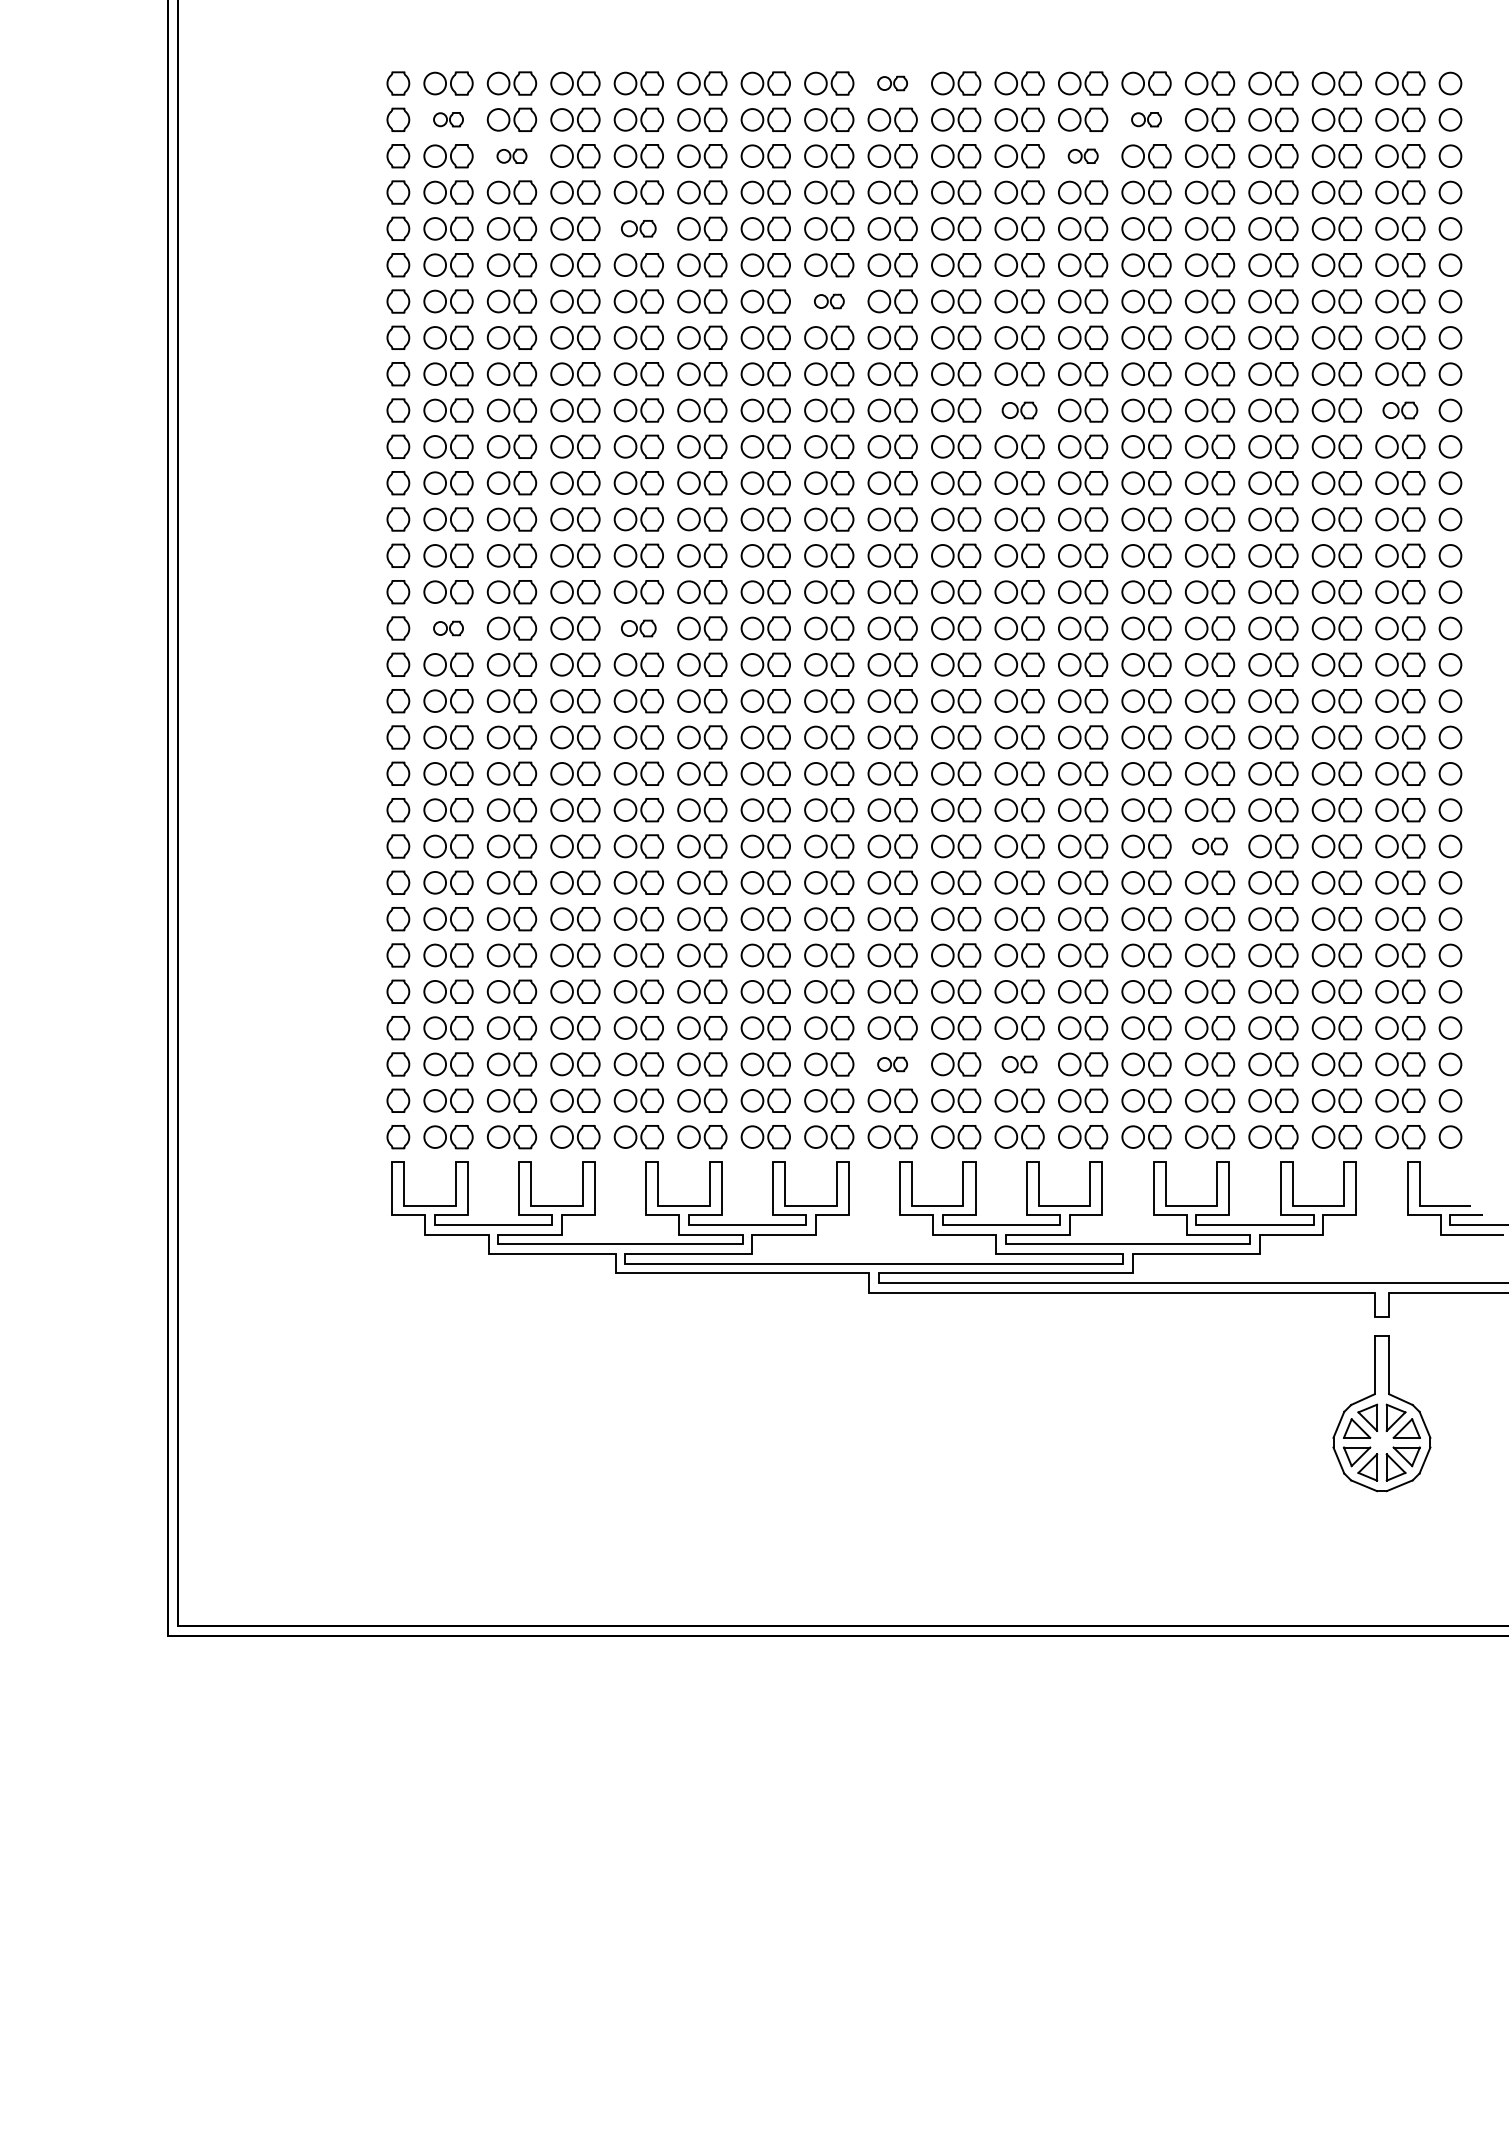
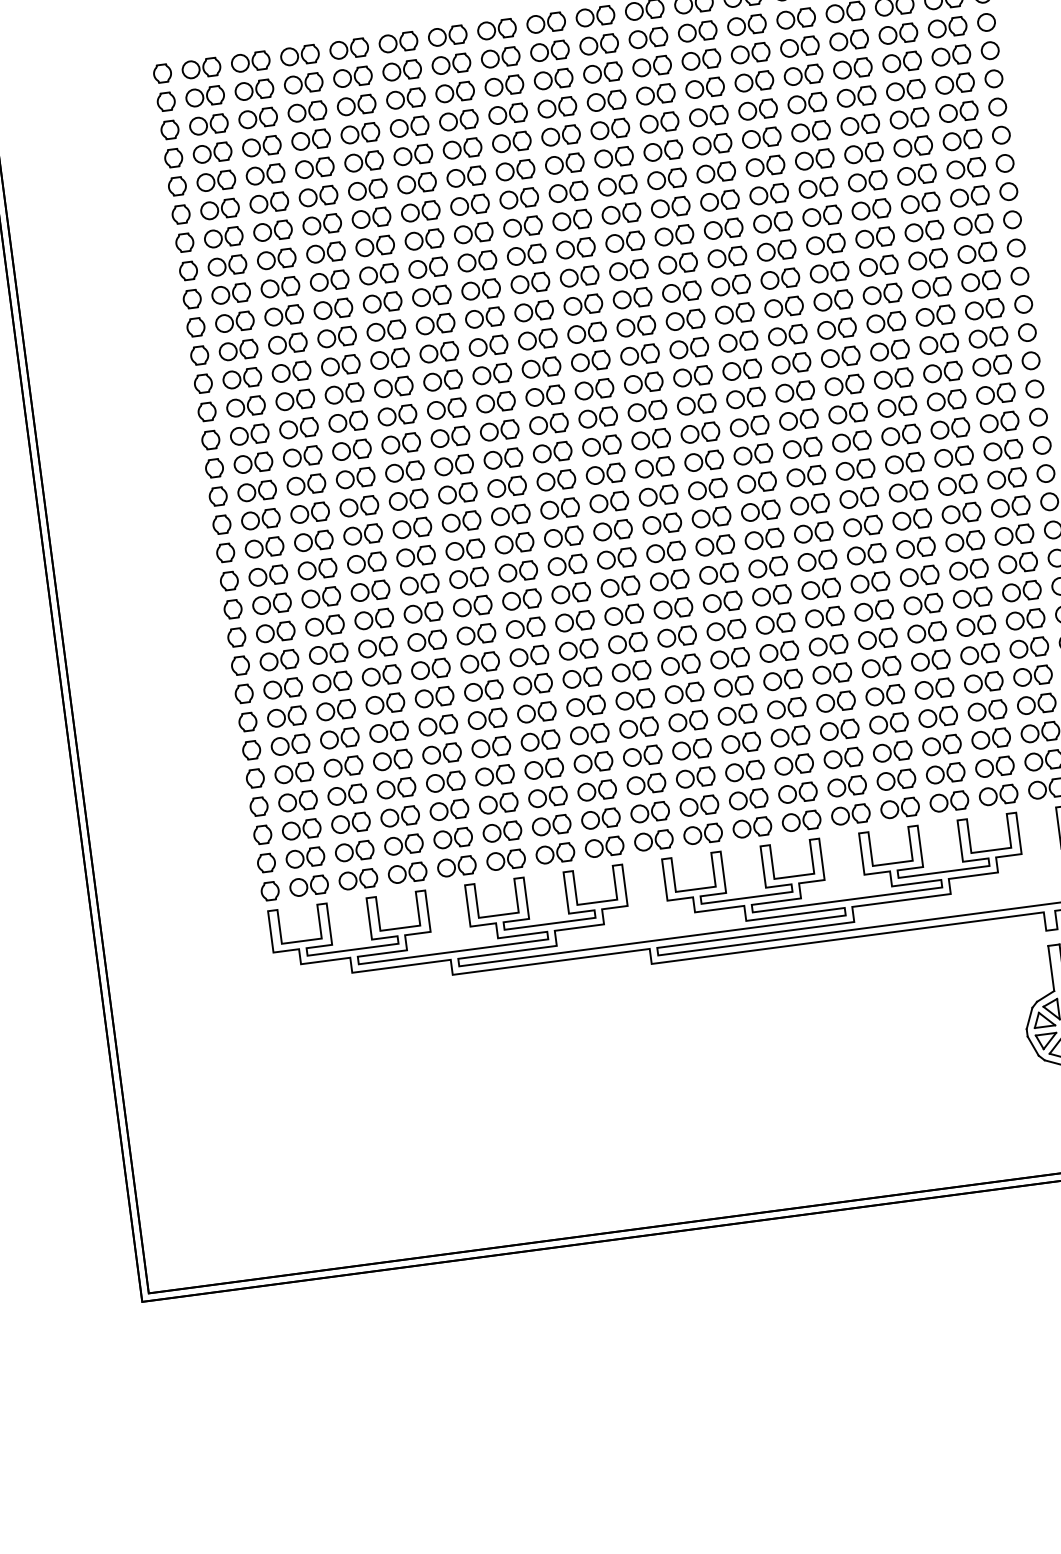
part: (892, 83) -> (546, 23), size x1.67
part: (448, 119) -> (205, 96), size x1.67
part: (1146, 119) -> (746, 25), size x1.67
part: (511, 156) -> (257, 118), size x1.67
part: (1083, 156) -> (701, 60), size x1.67
part: (638, 228) -> (363, 161), size x1.43
part: (829, 301) -> (519, 198), size x1.67
part: (1019, 410) -> (678, 263), size x1.43
part: (1400, 410) -> (973, 224), size x1.43
part: (448, 628) -> (257, 491), size x1.67
part: (638, 628) -> (404, 471), size x1.43
part: (1209, 846) -> (870, 582), size x1.43
part: (892, 1064) -> (646, 784), size x1.67
part: (1019, 1064) -> (744, 771), size x1.43

